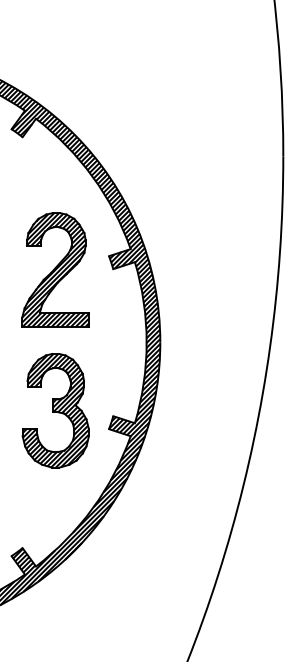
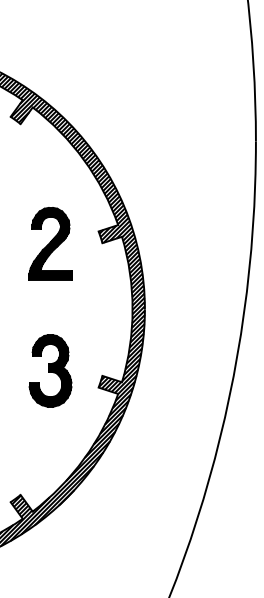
part: (55, 269) -> (50, 243), size x0.7
part: (55, 410) -> (50, 370), size x0.7

